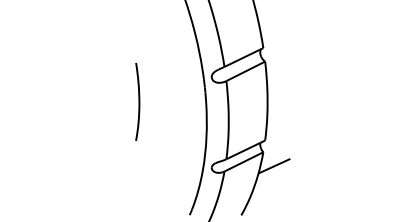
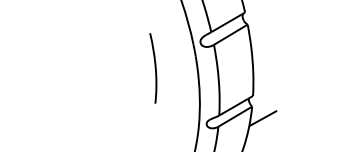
curve: (138, 101) -> (154, 67), moved

